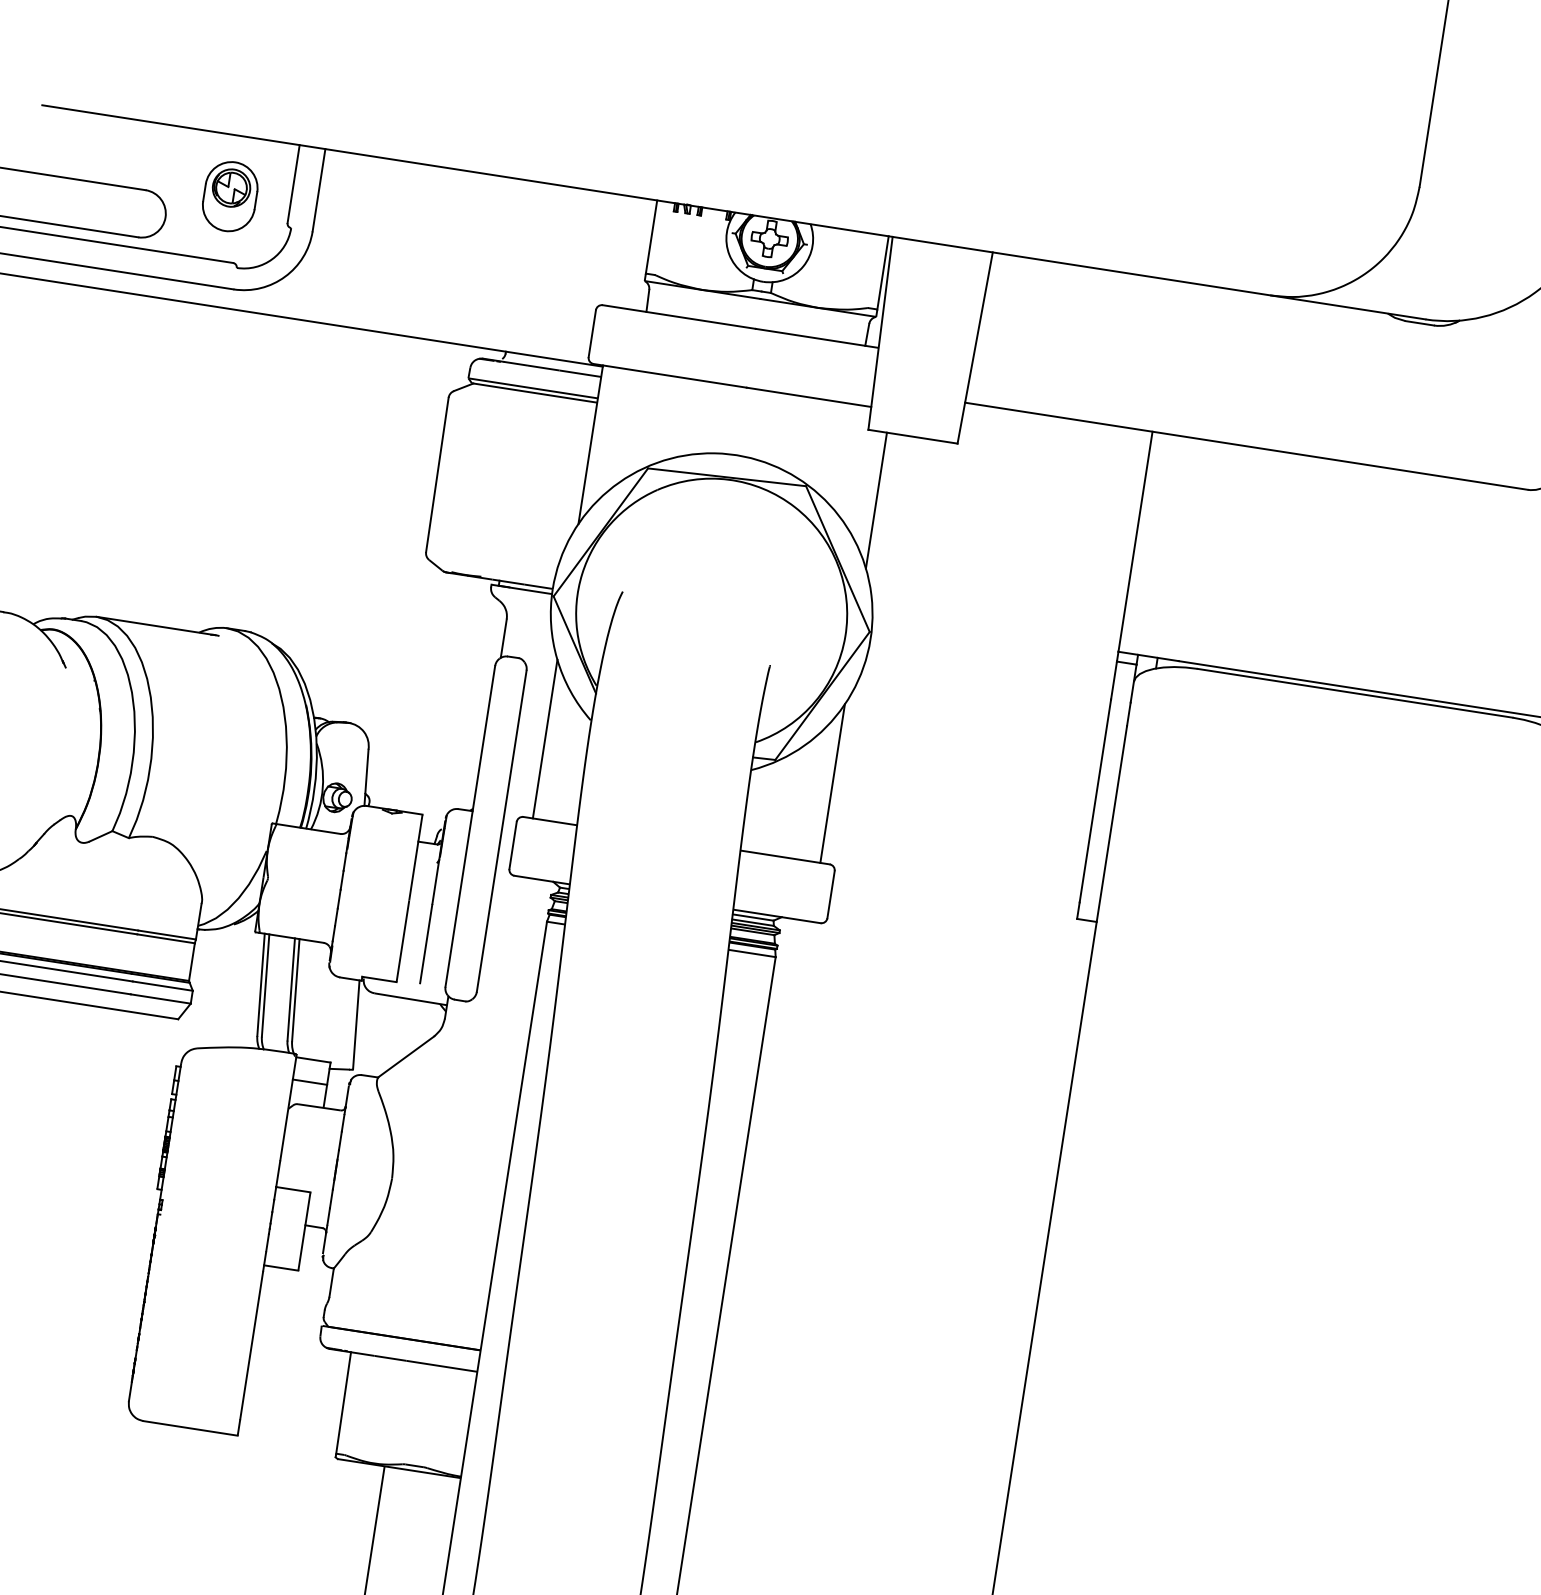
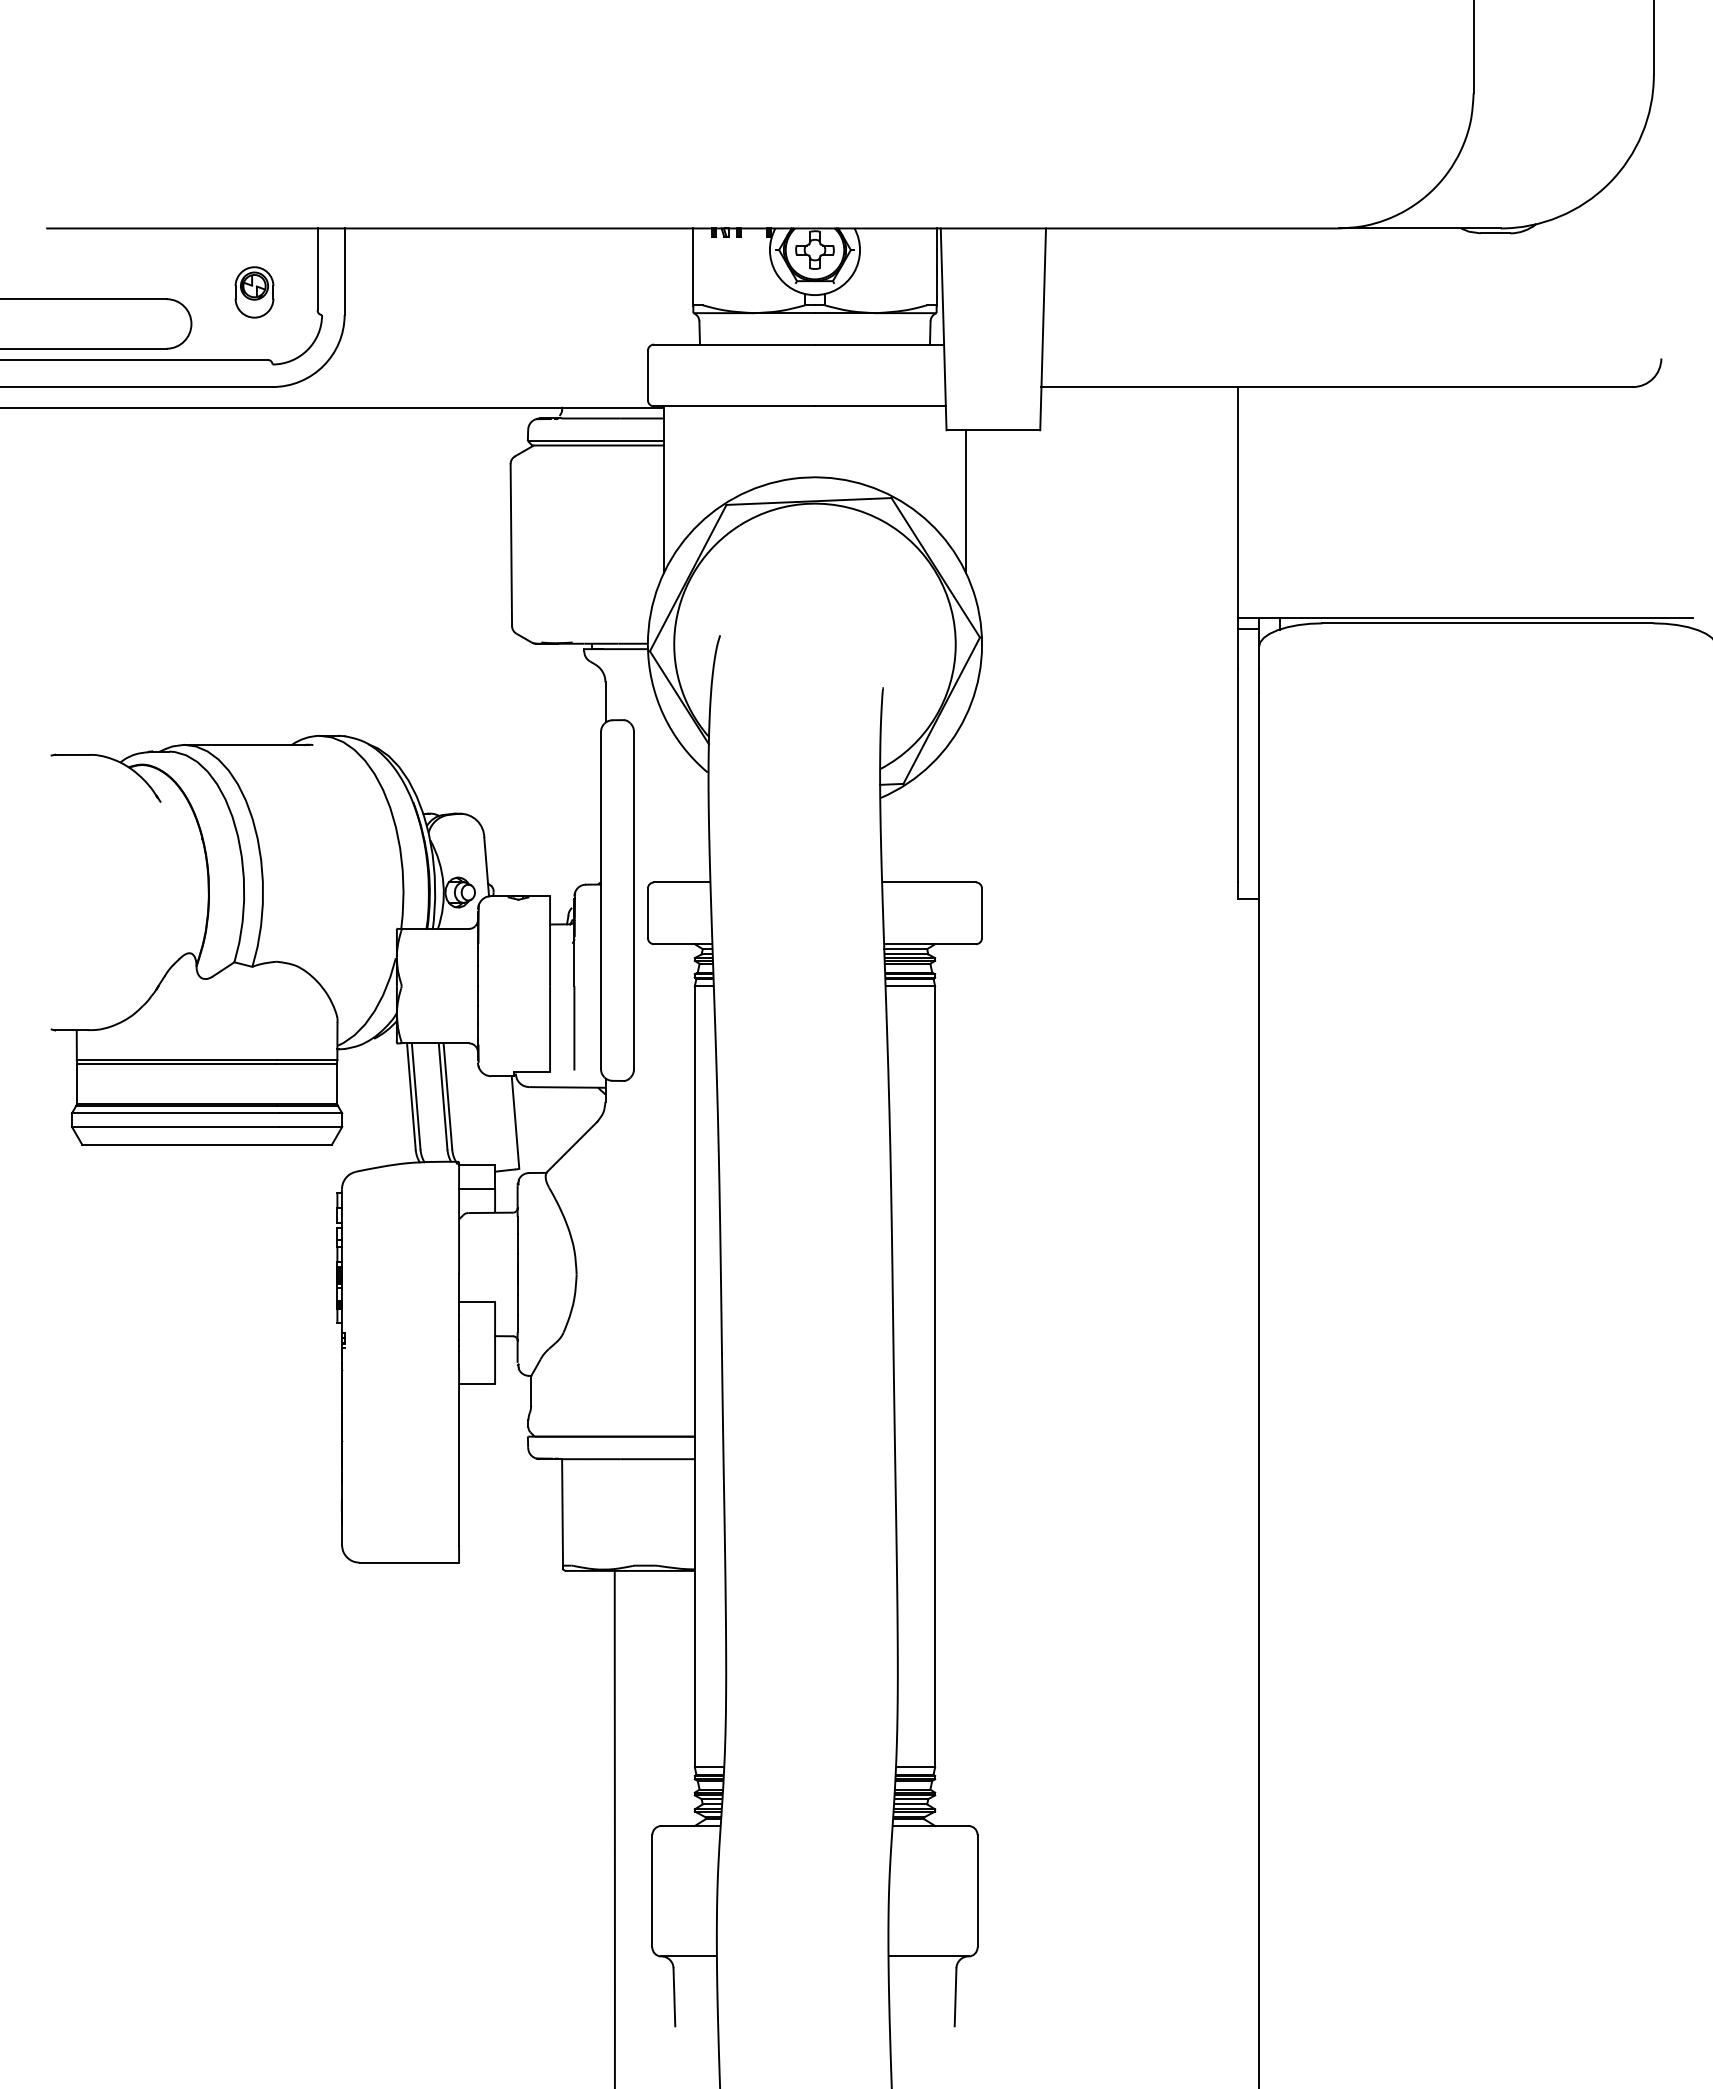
part: (230, 196) -> (254, 292), size x0.7
line: (544, 738) -> (663, 798), removed
line: (833, 783) -> (966, 798), removed

